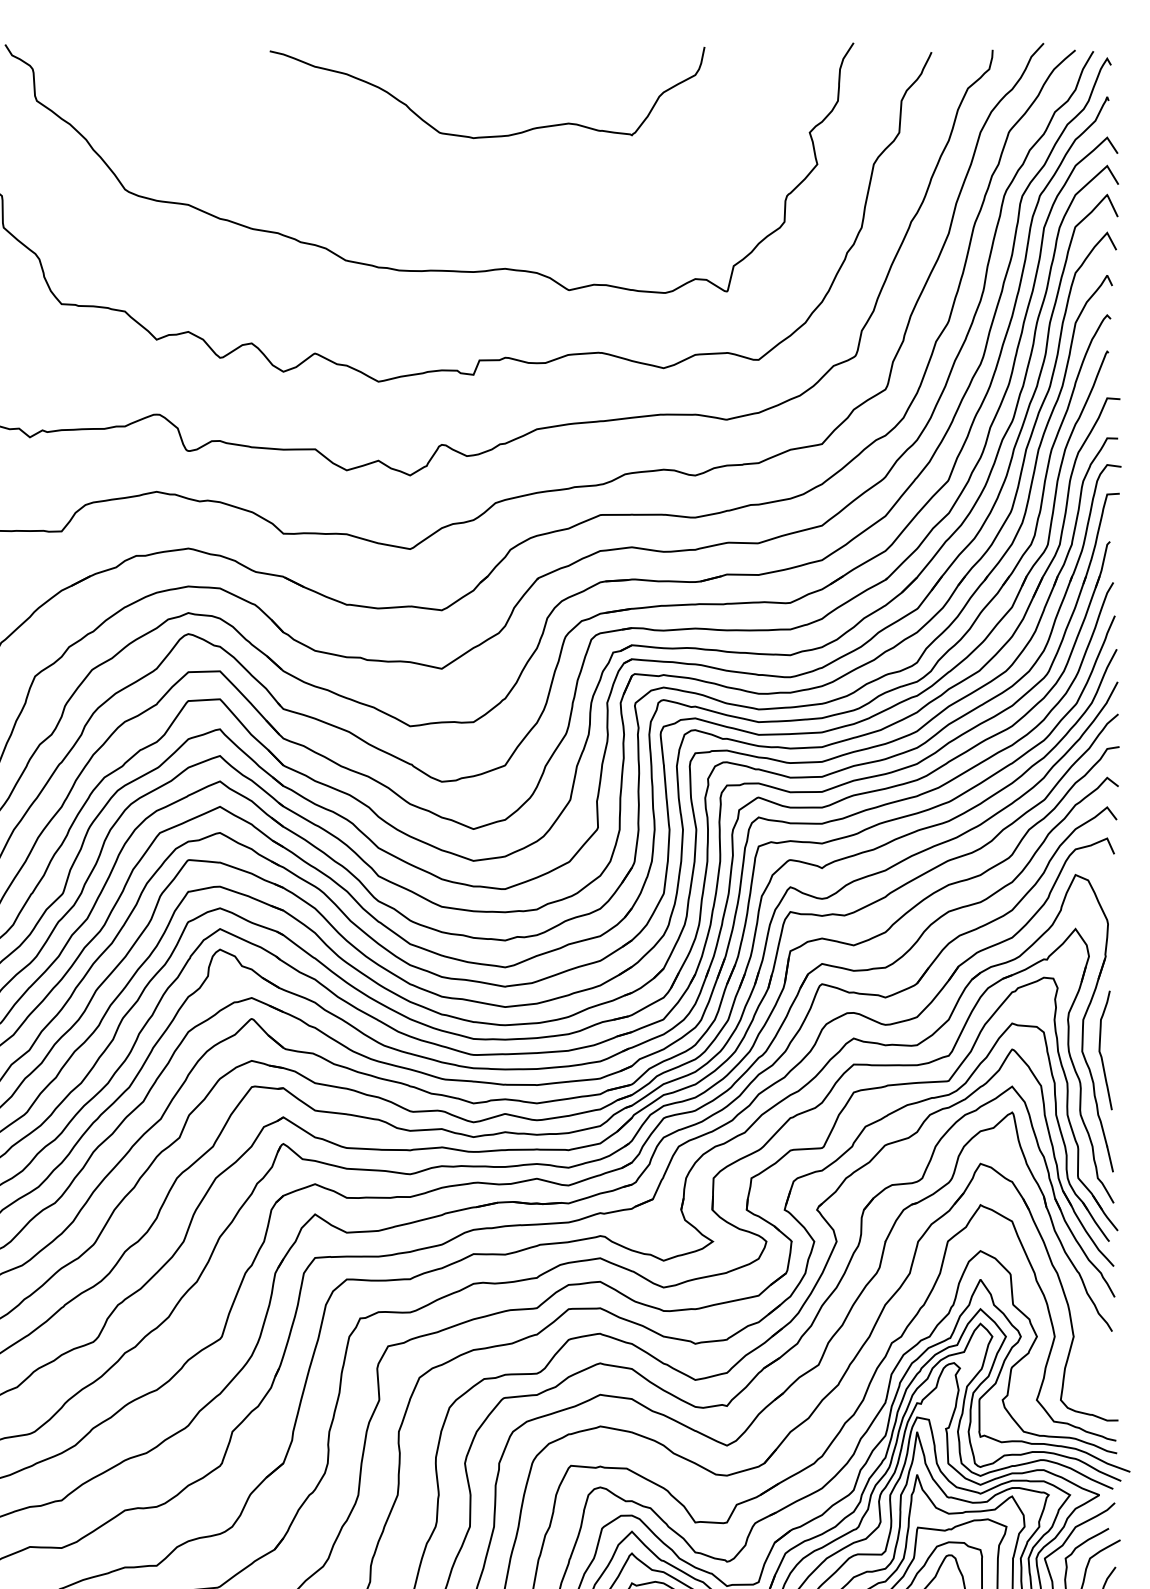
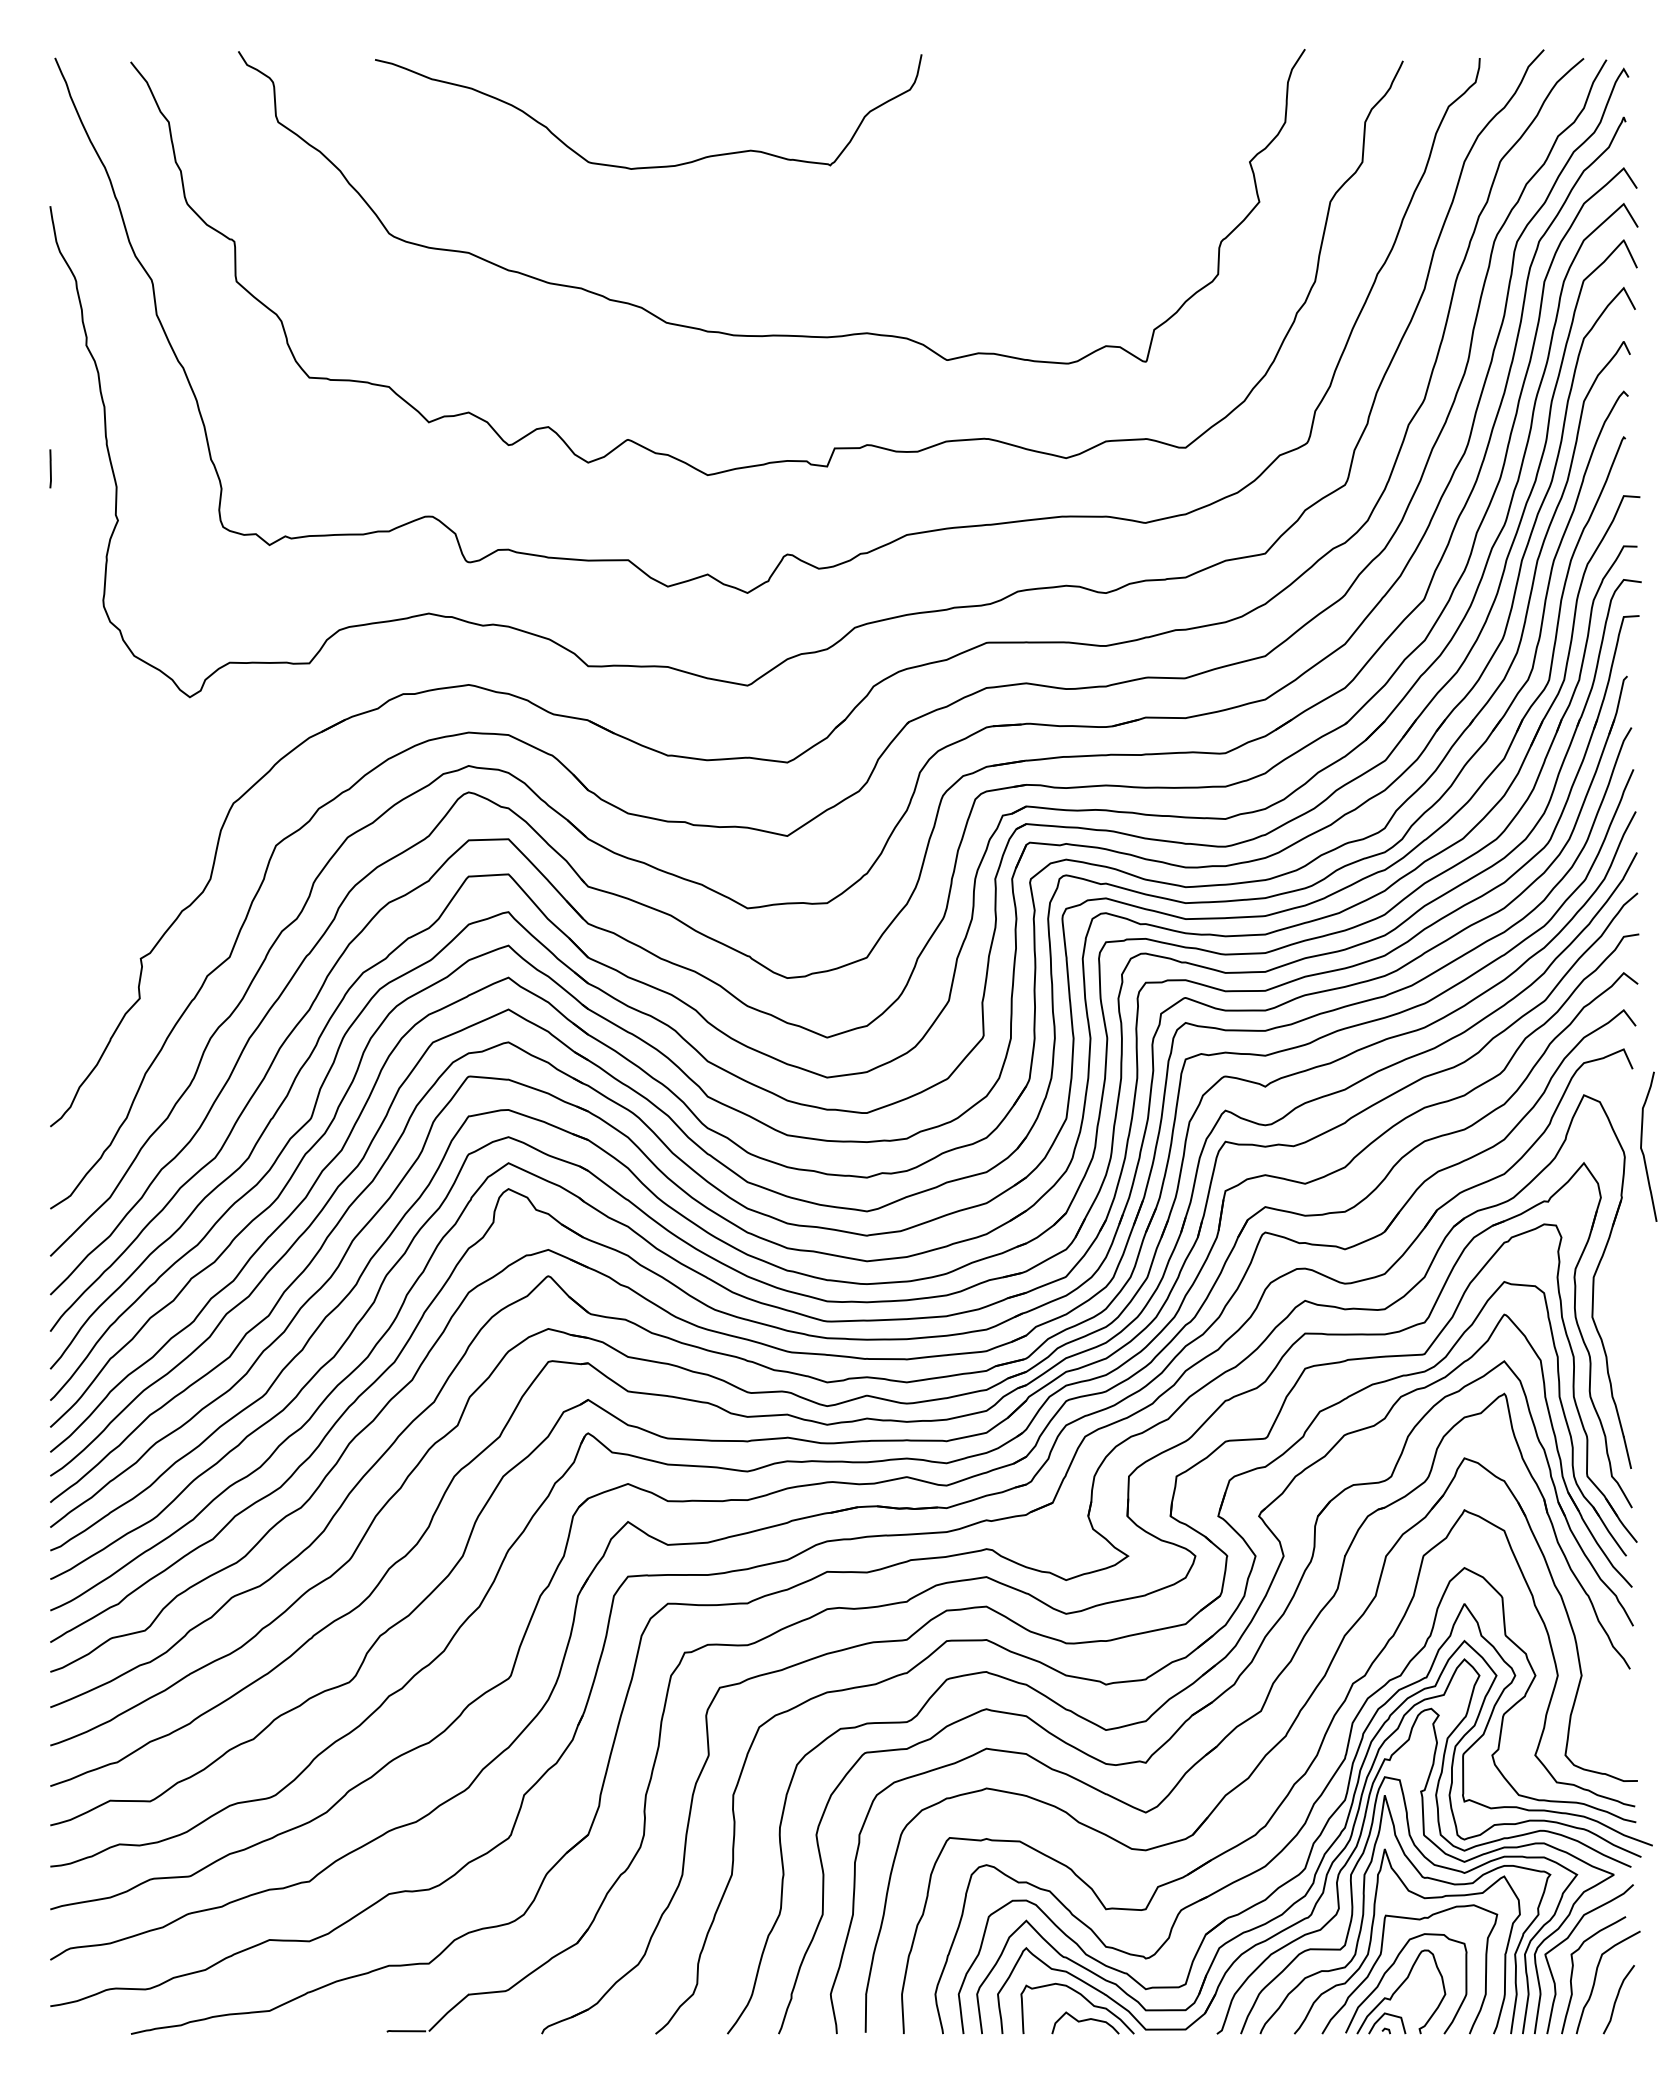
curve: (487, 136) -> (648, 166), moved
curve: (1100, 1048) -> (1642, 1144), moved

